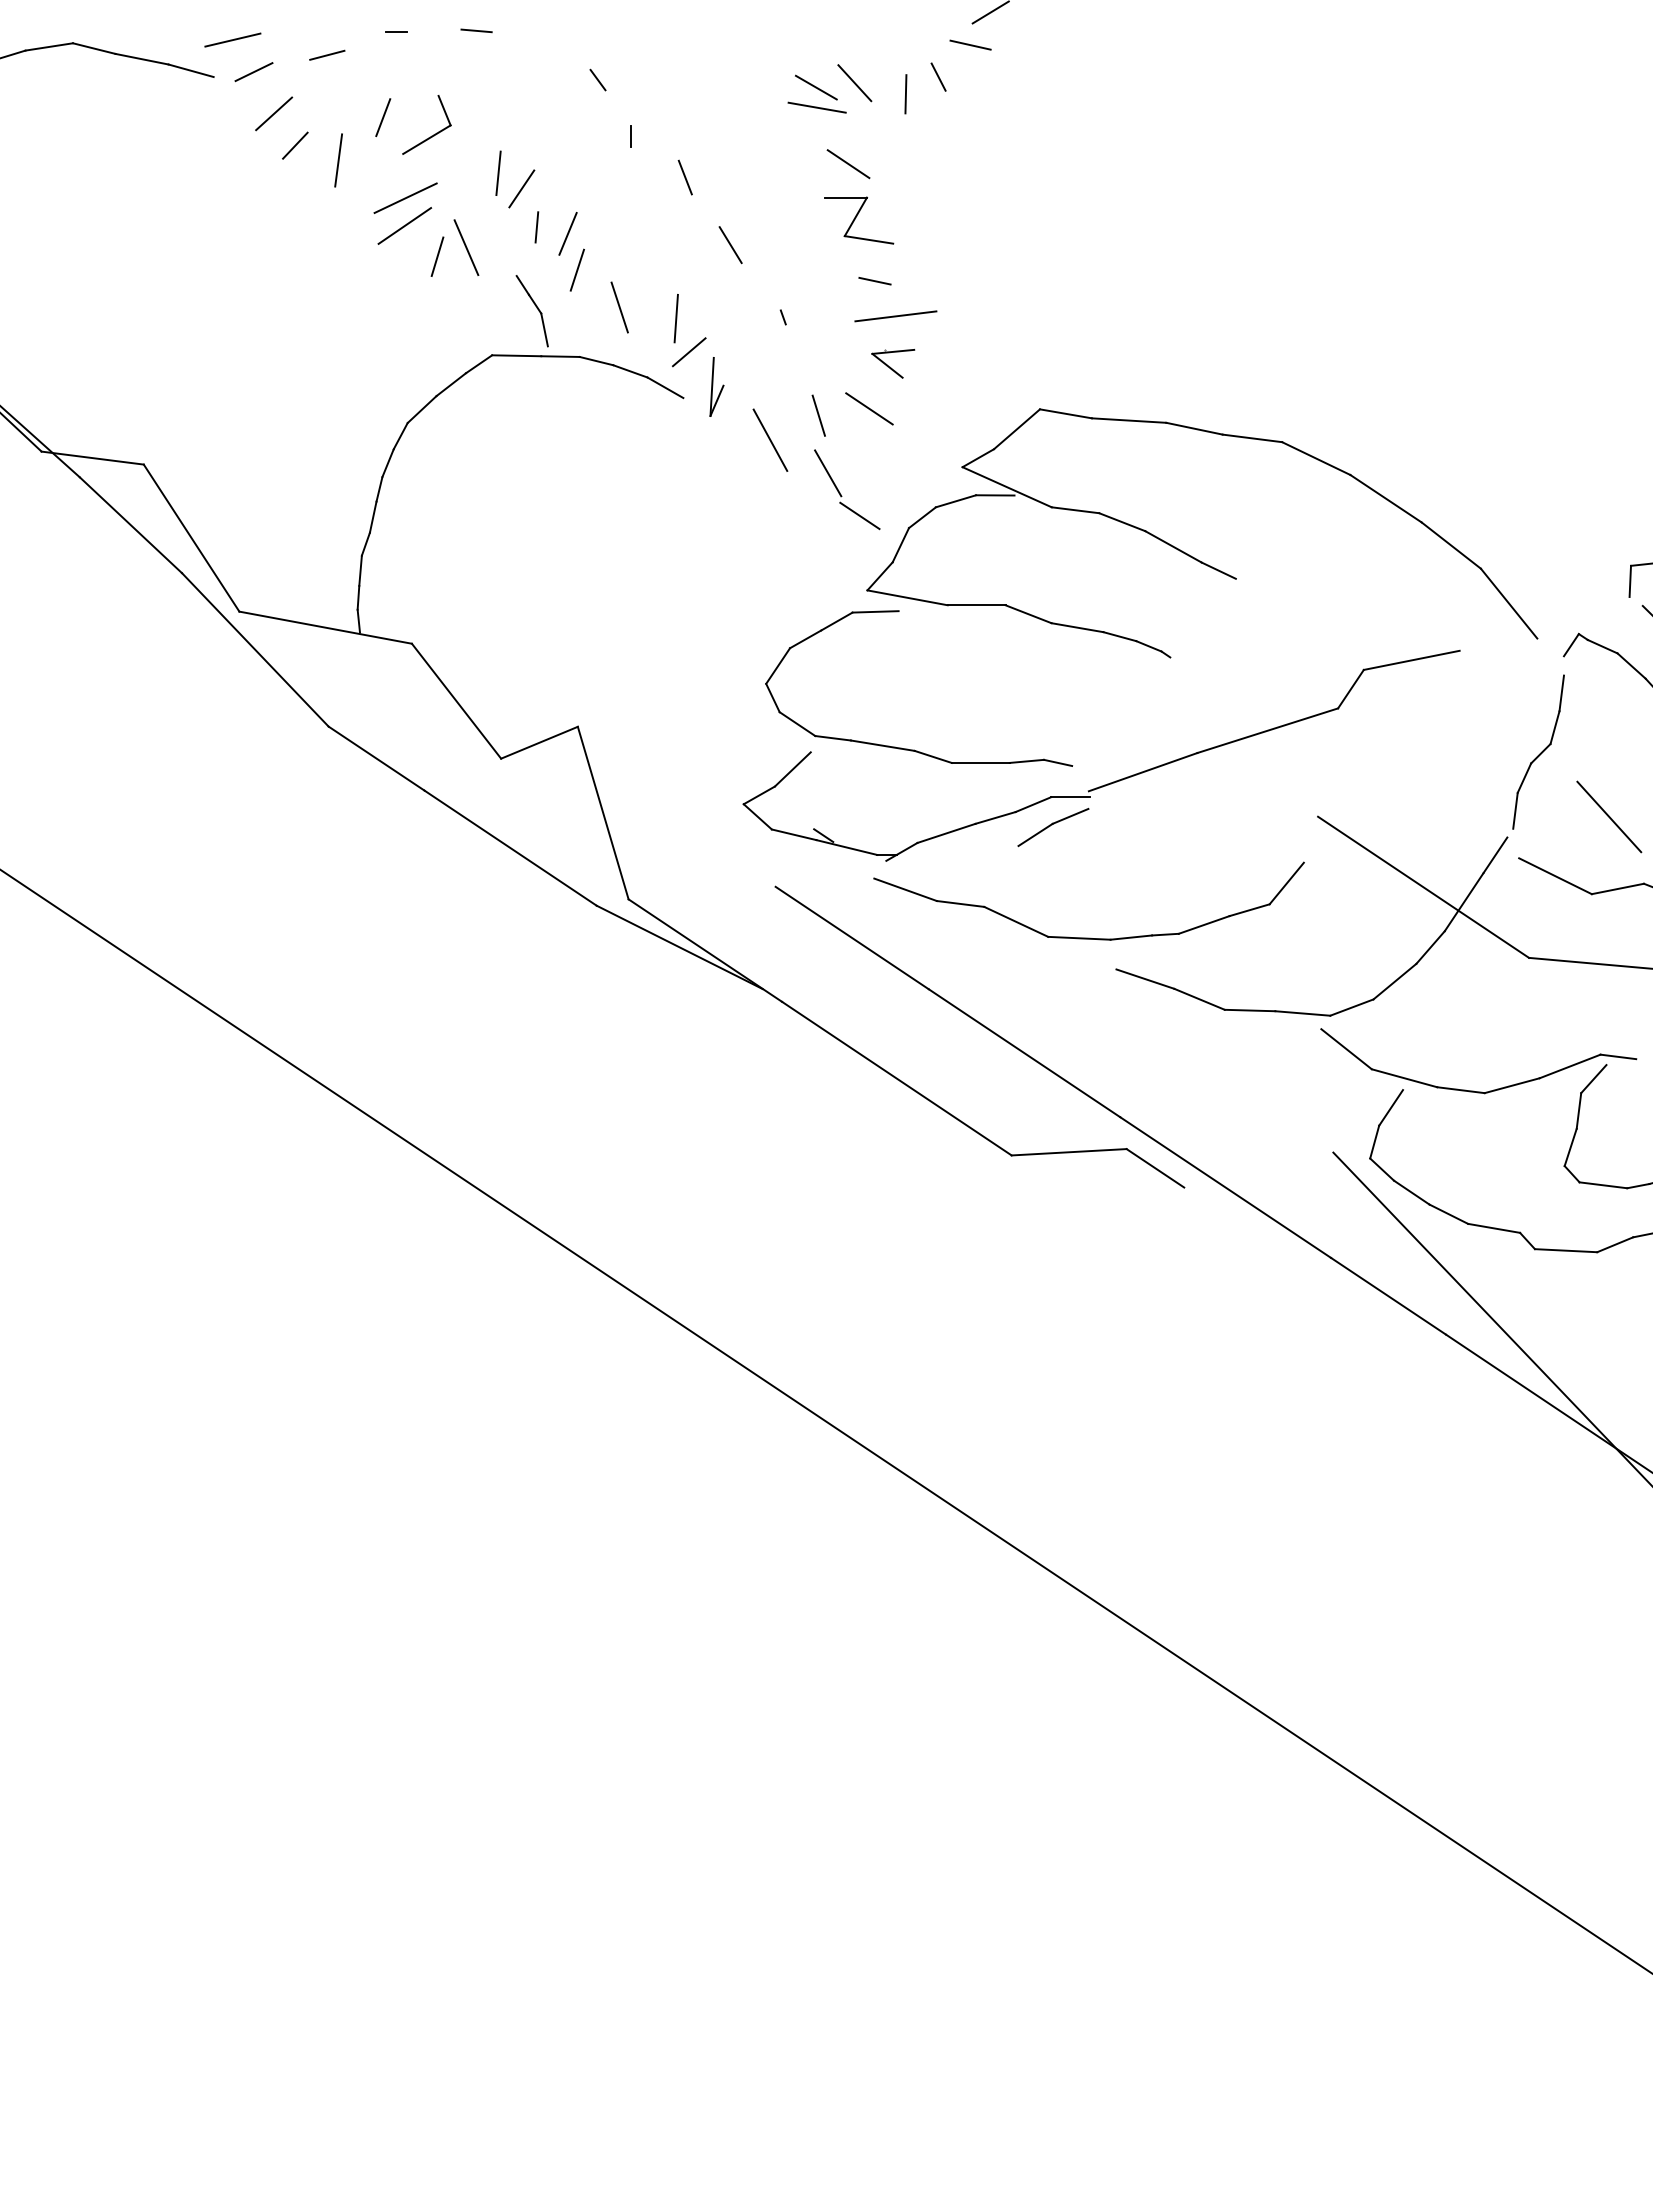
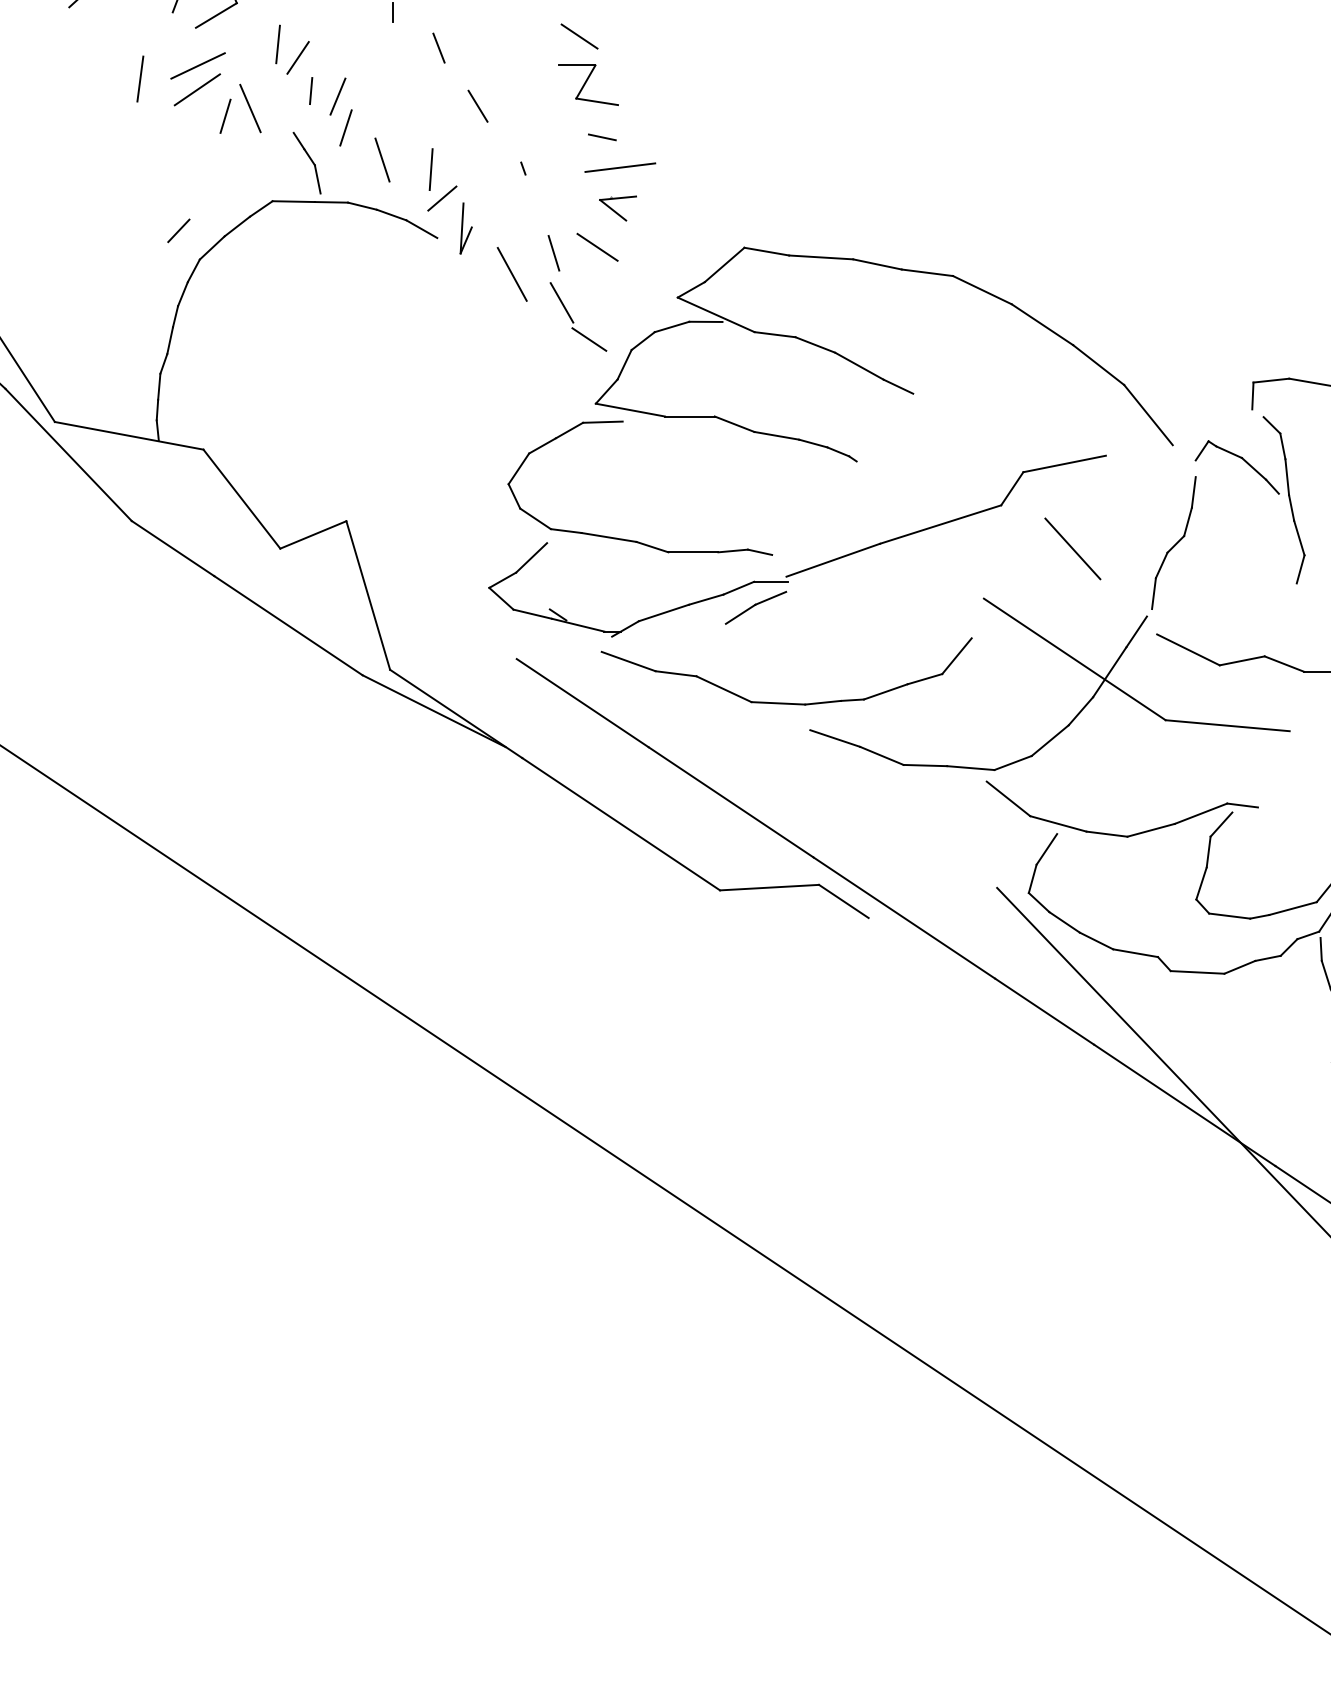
line: (295, 145) -> (179, 230), moved
line: (338, 160) -> (140, 79), moved
line: (1609, 816) -> (1073, 548), moved

